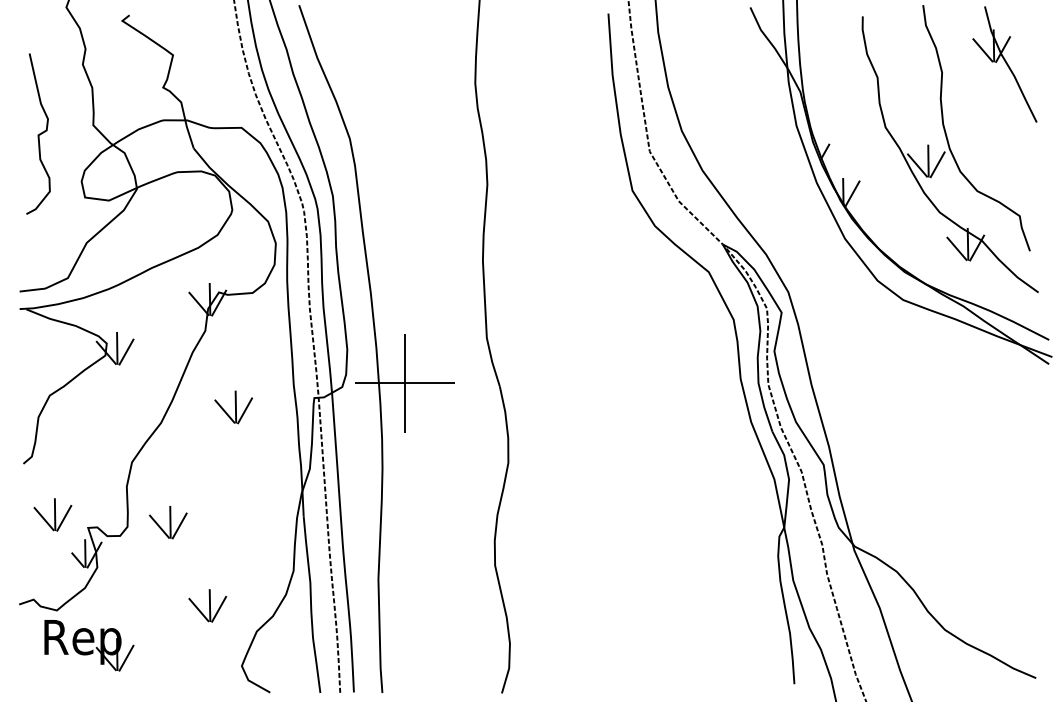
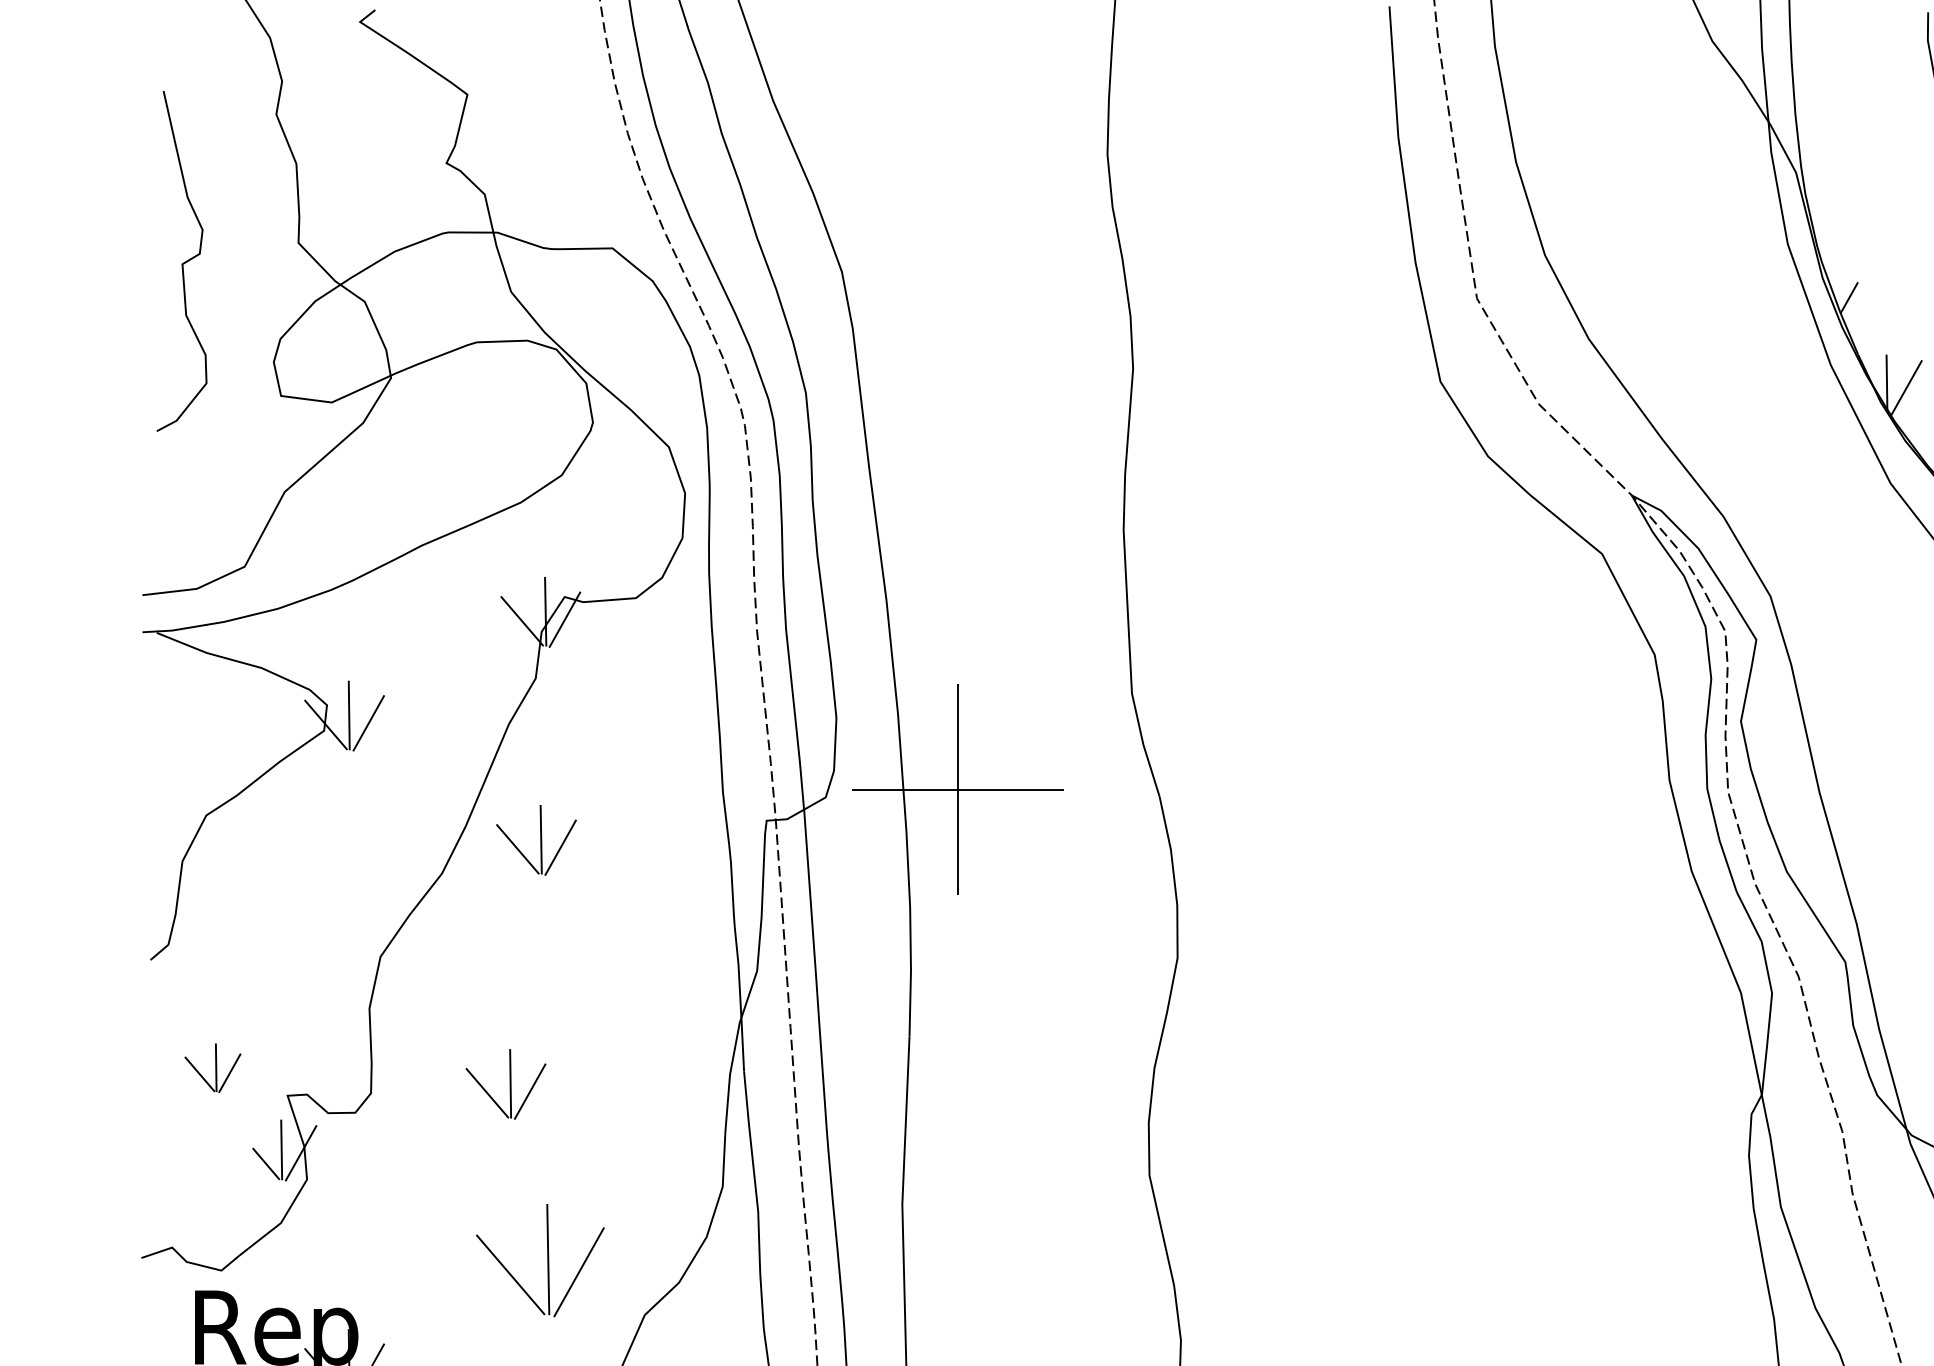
part: (233, 407) -> (536, 840), moved
part: (52, 514) -> (212, 1067), size x0.7
part: (168, 522) -> (506, 1084), moved
part: (207, 605) -> (540, 1260), size x1.6

